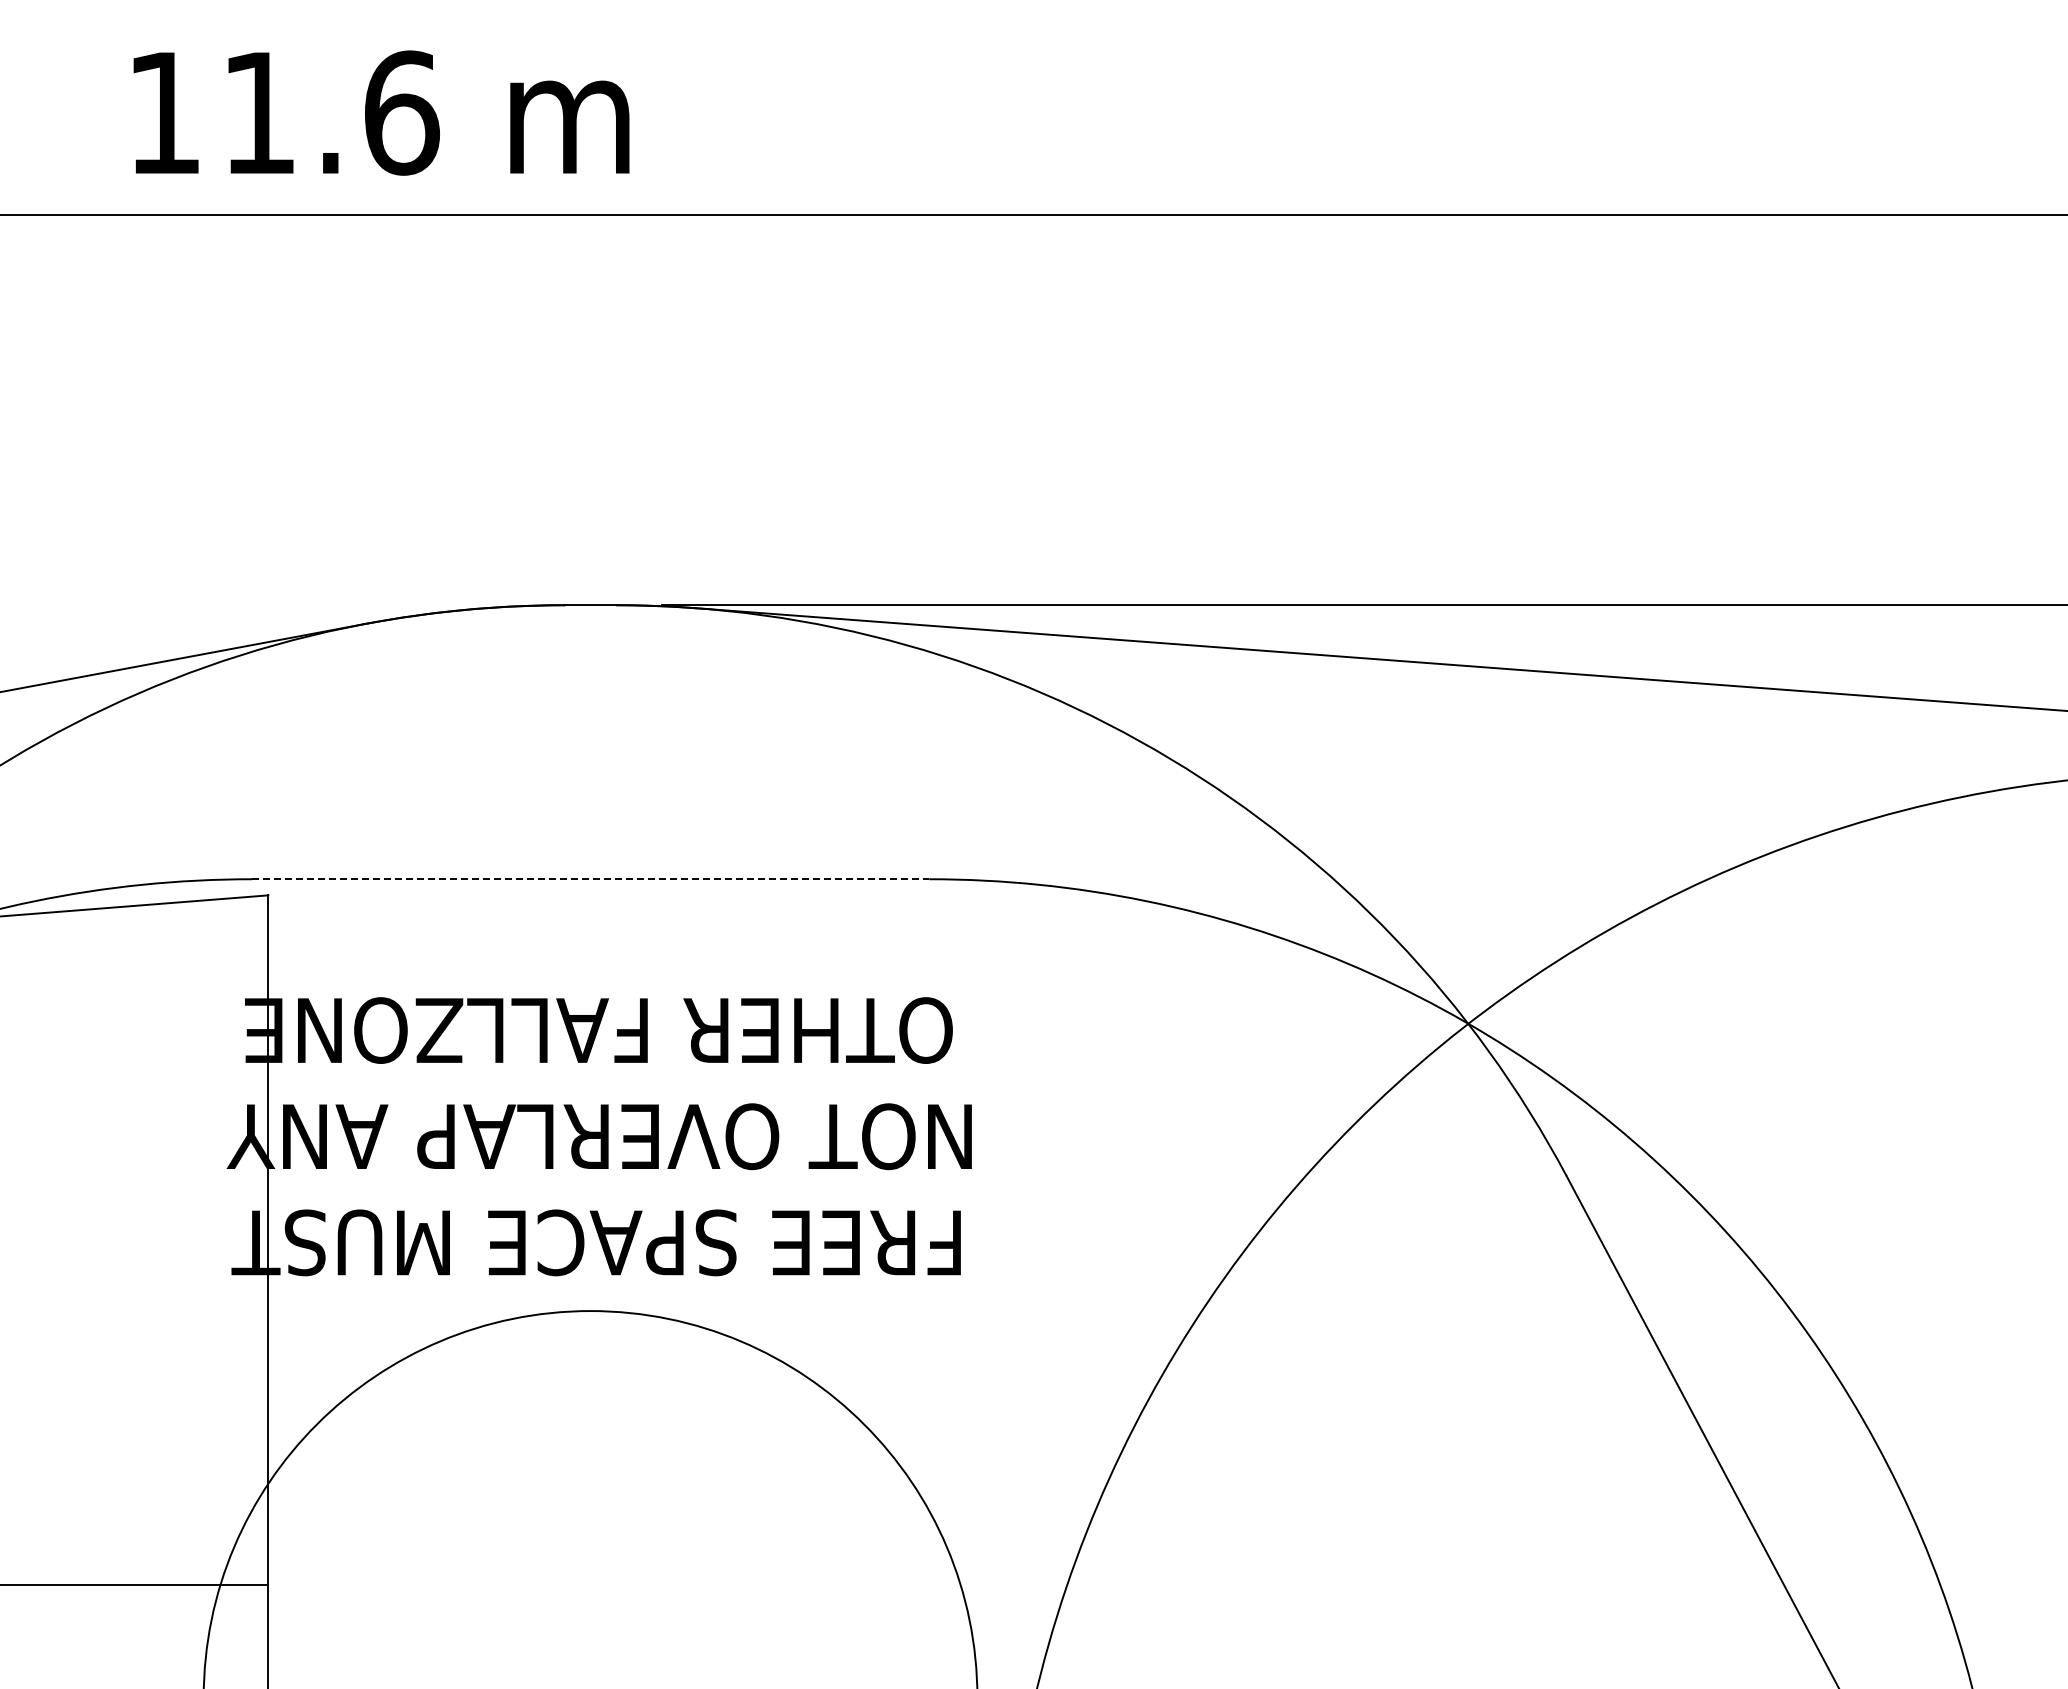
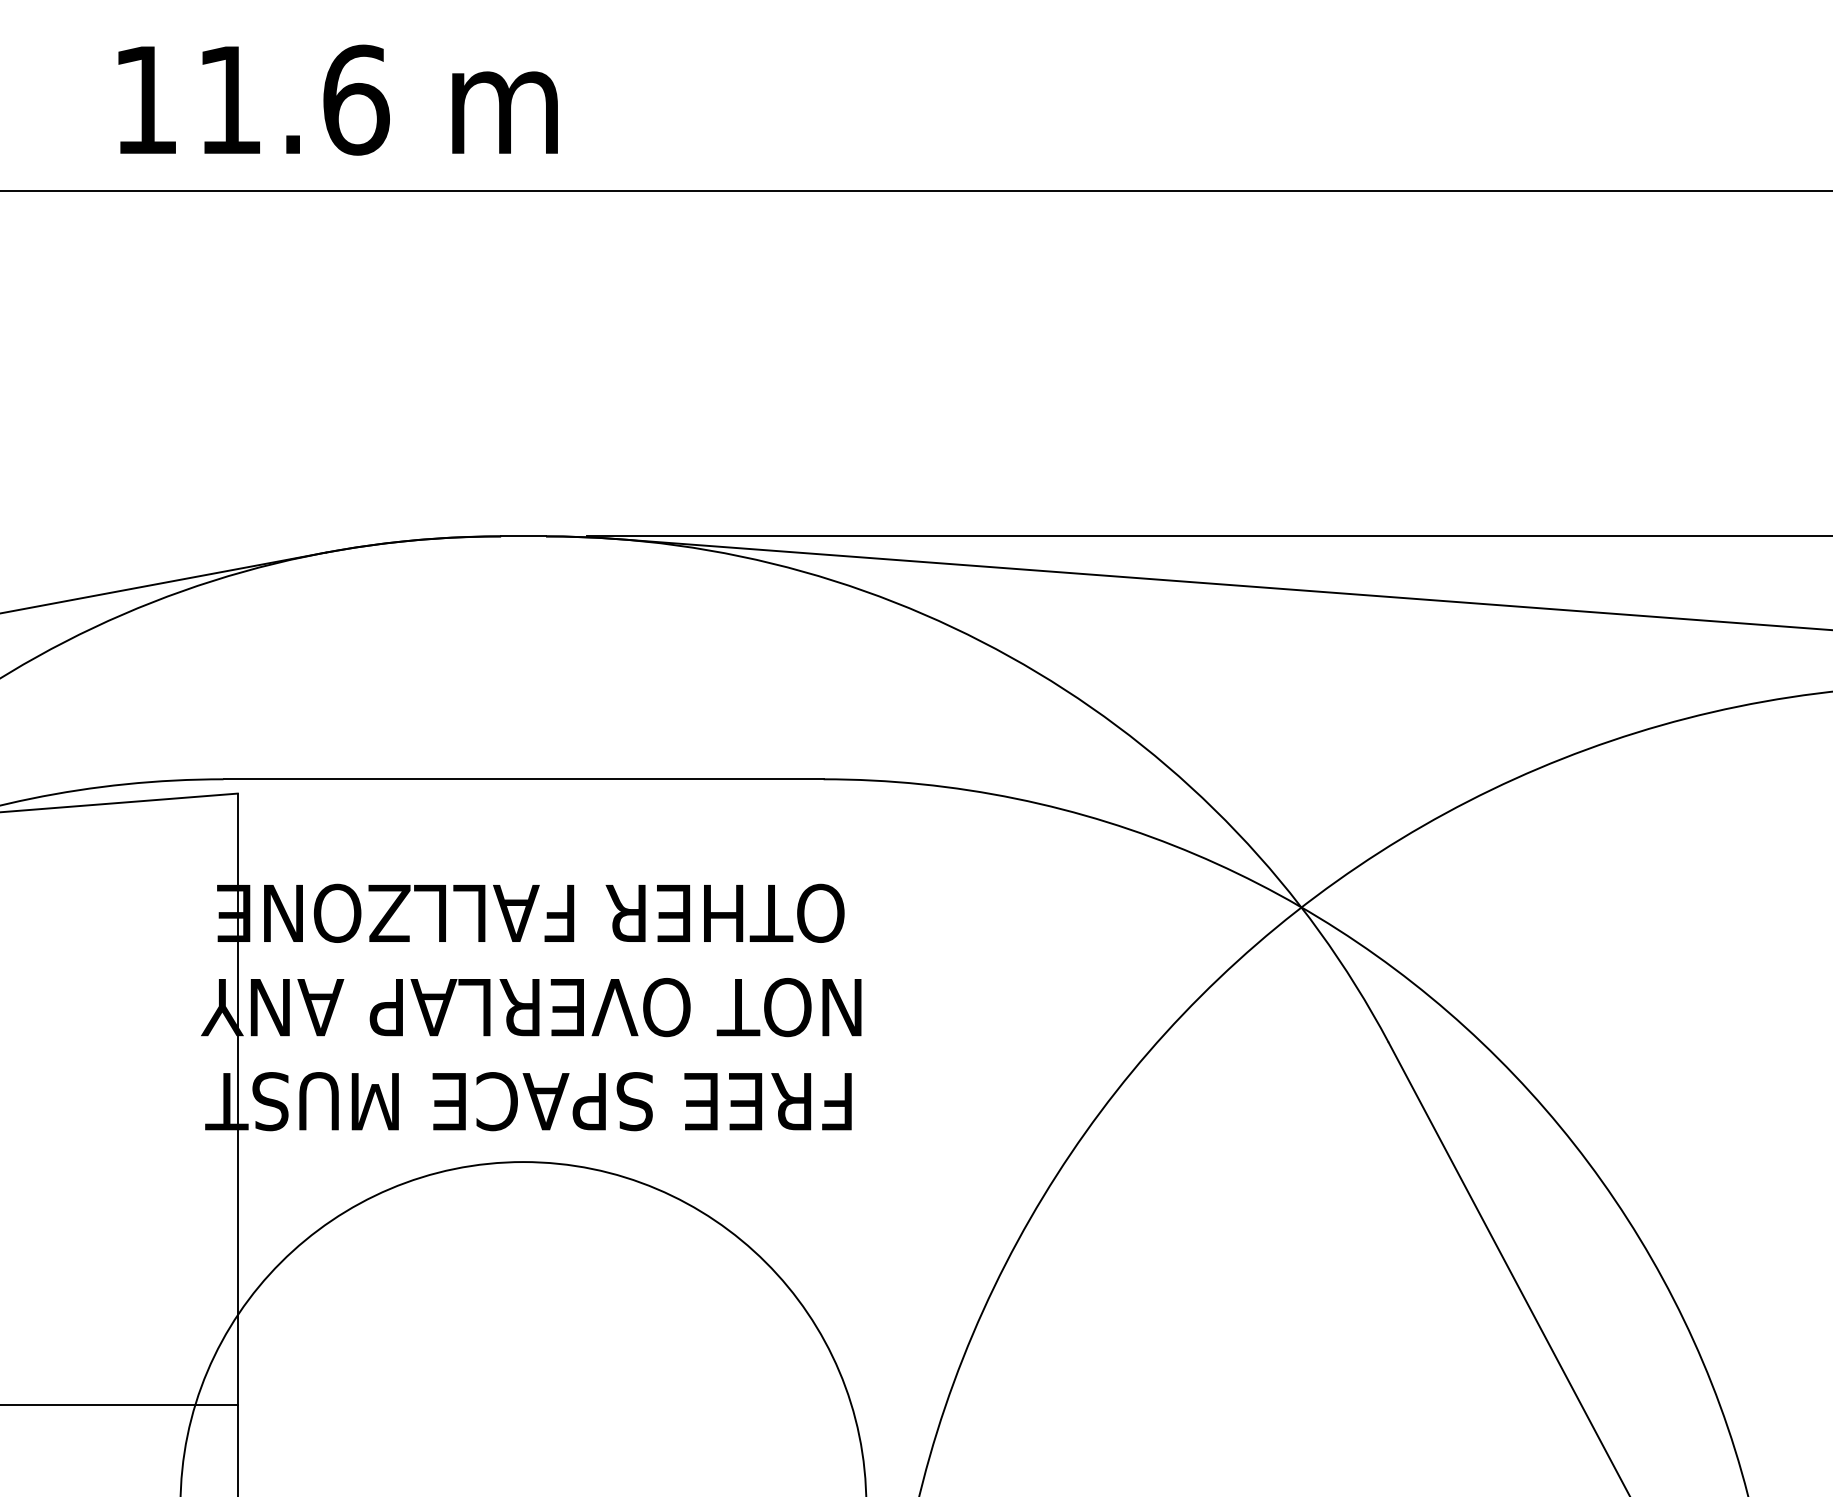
line: (591, 879) -> (524, 779), dashed -> solid

